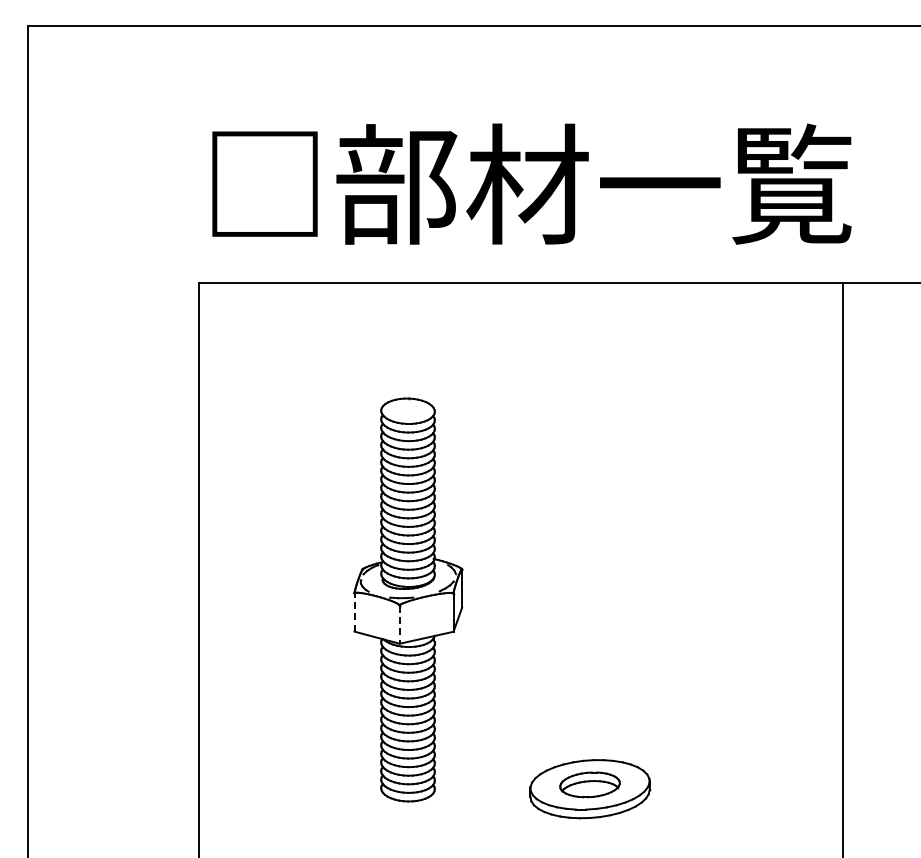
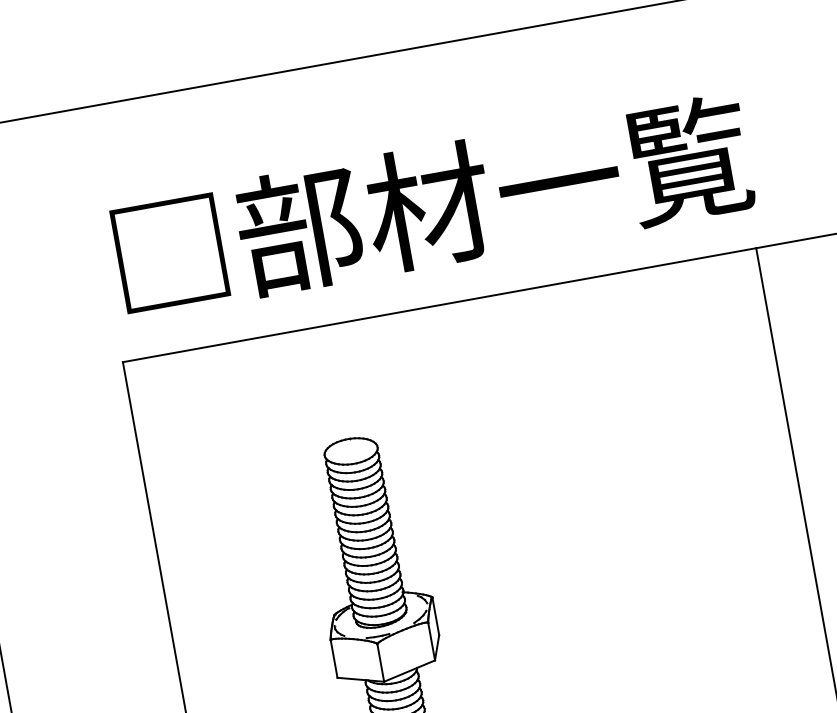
line: (354, 612) -> (334, 659), dashed -> solid
line: (399, 625) -> (380, 663), dashed -> solid

